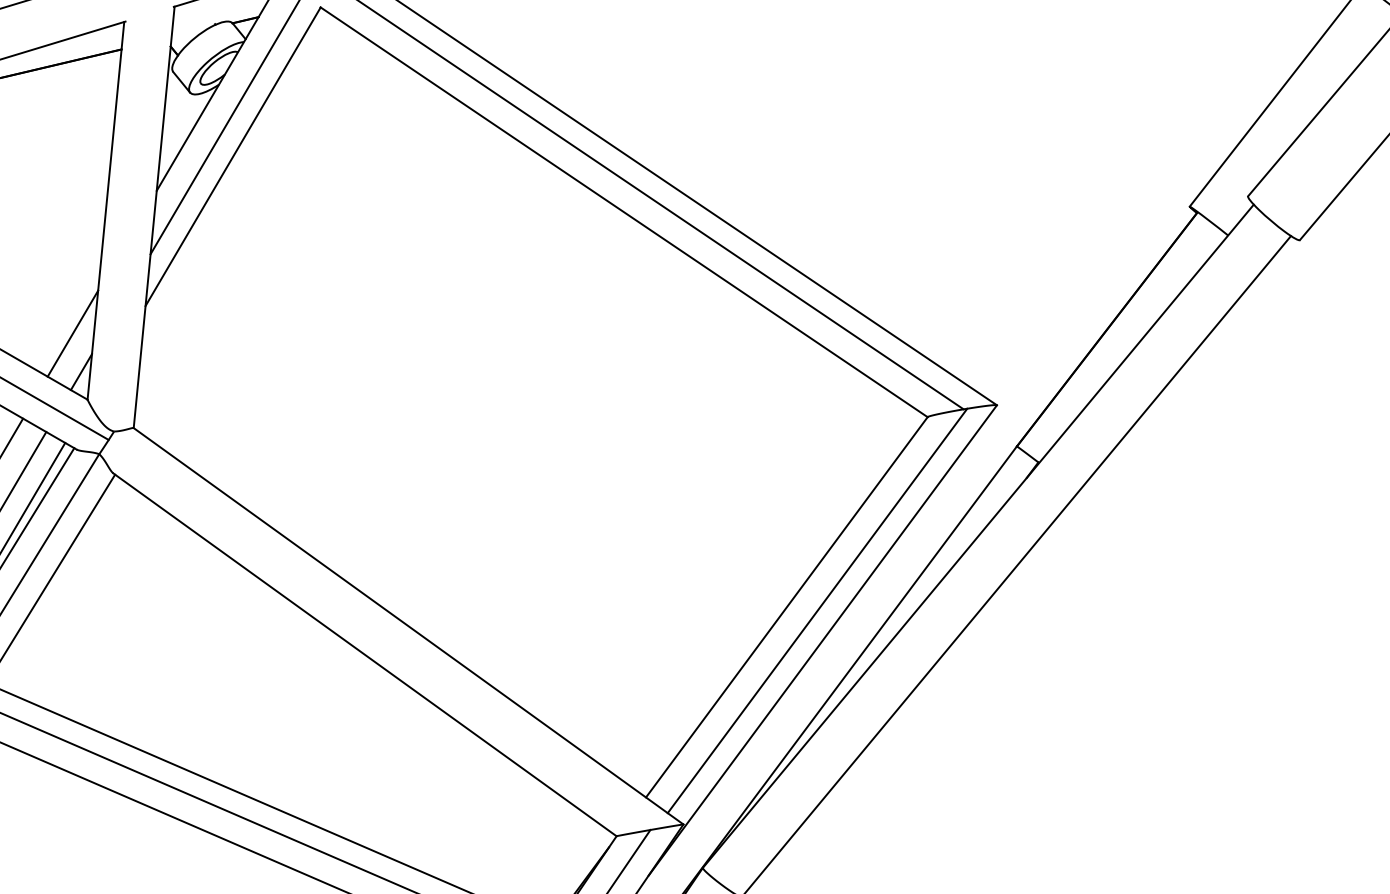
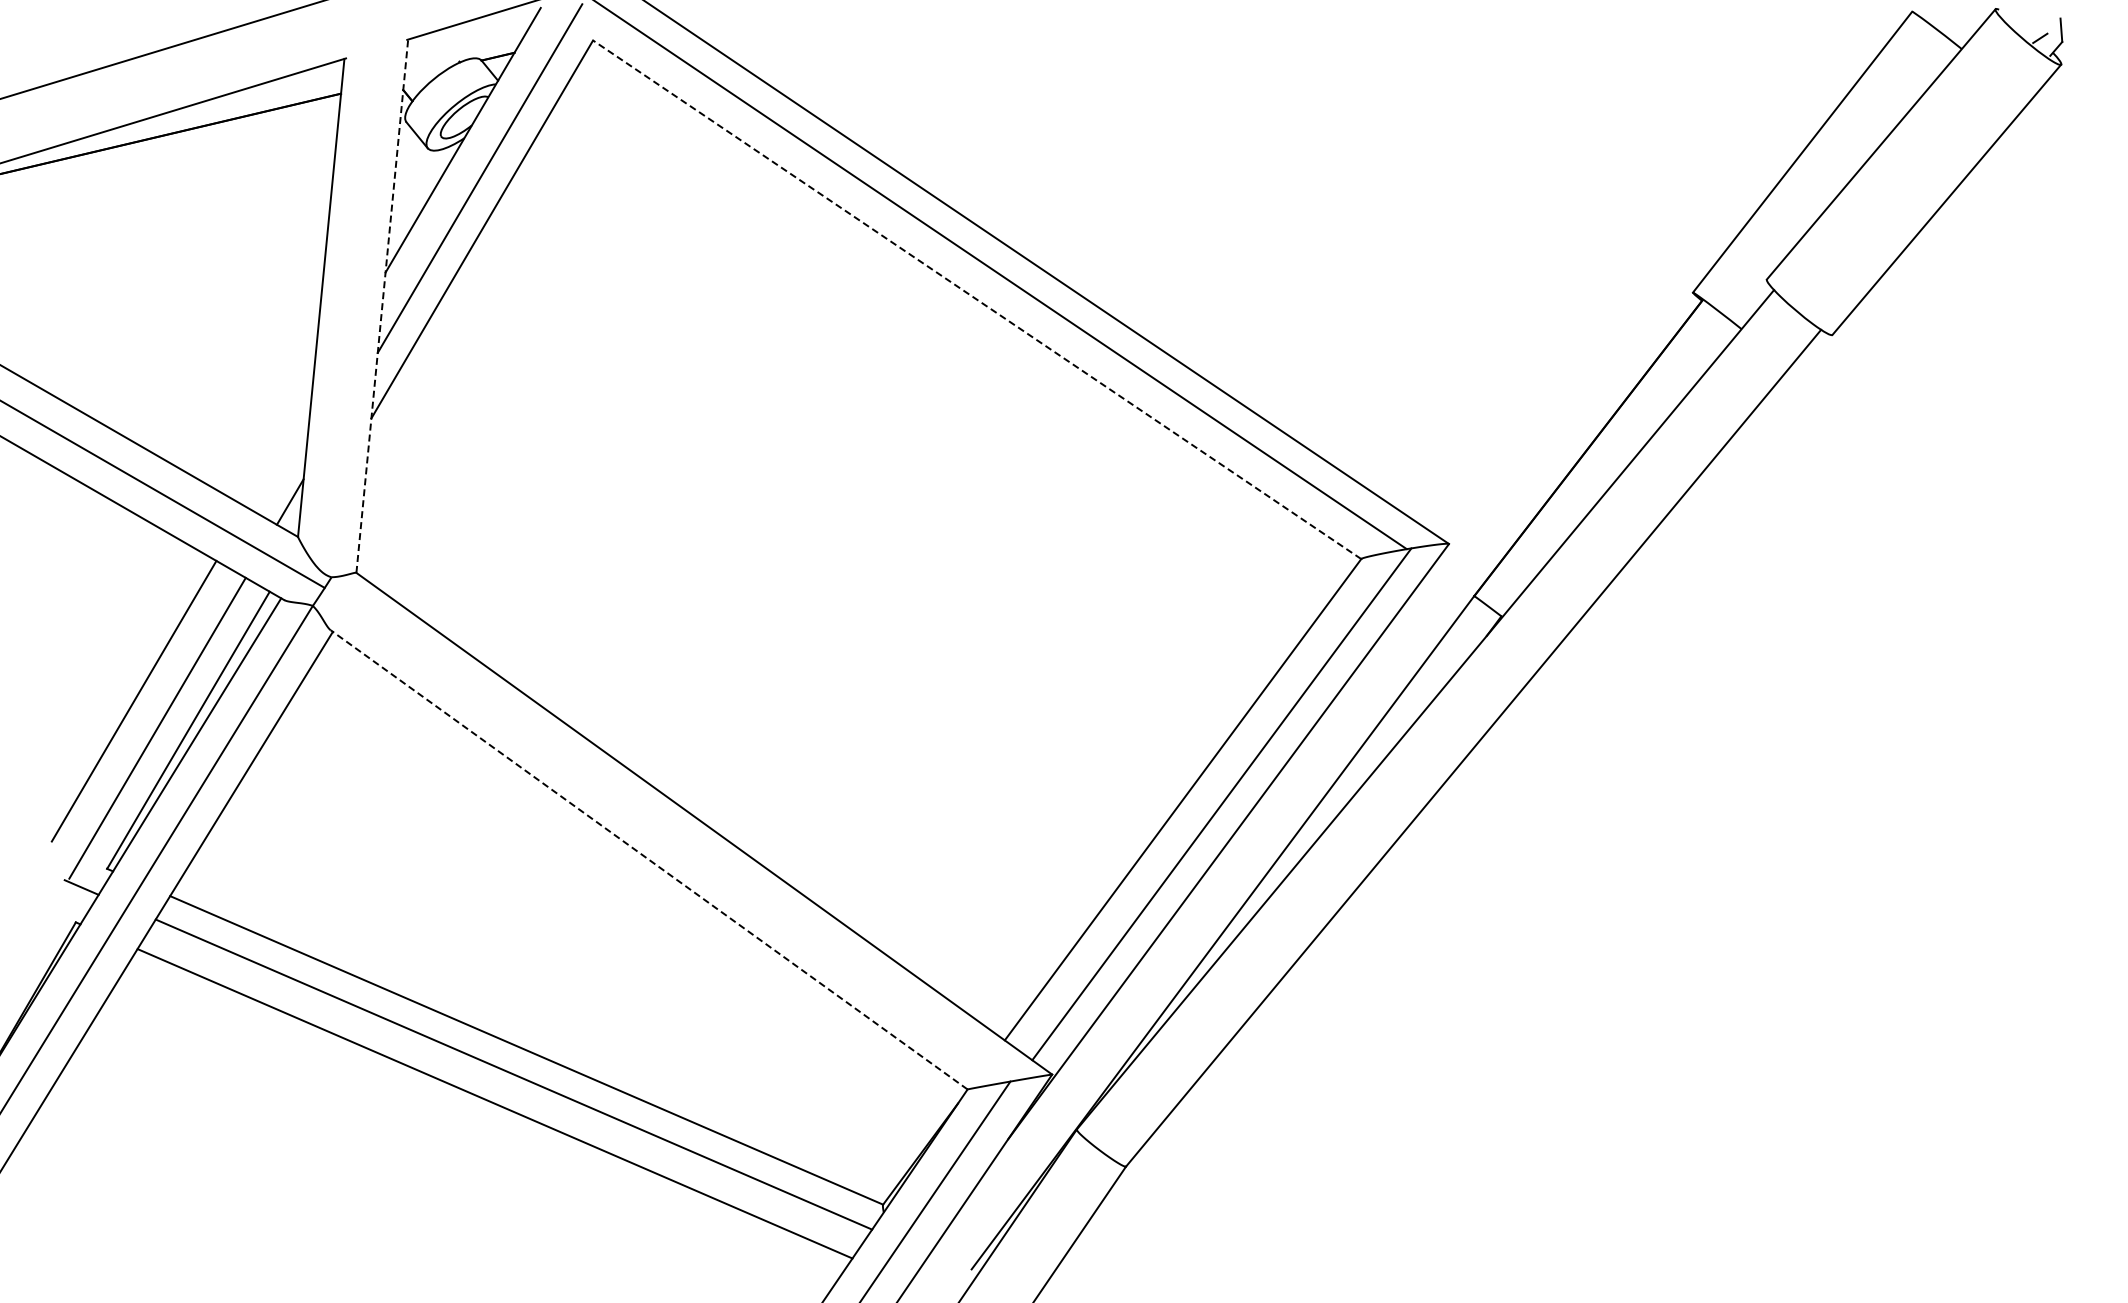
line: (624, 212) -> (977, 299), solid -> dashed
line: (154, 217) -> (382, 306), solid -> dashed
line: (72, 332) -> (279, 452), removed
line: (365, 654) -> (649, 859), solid -> dashed

